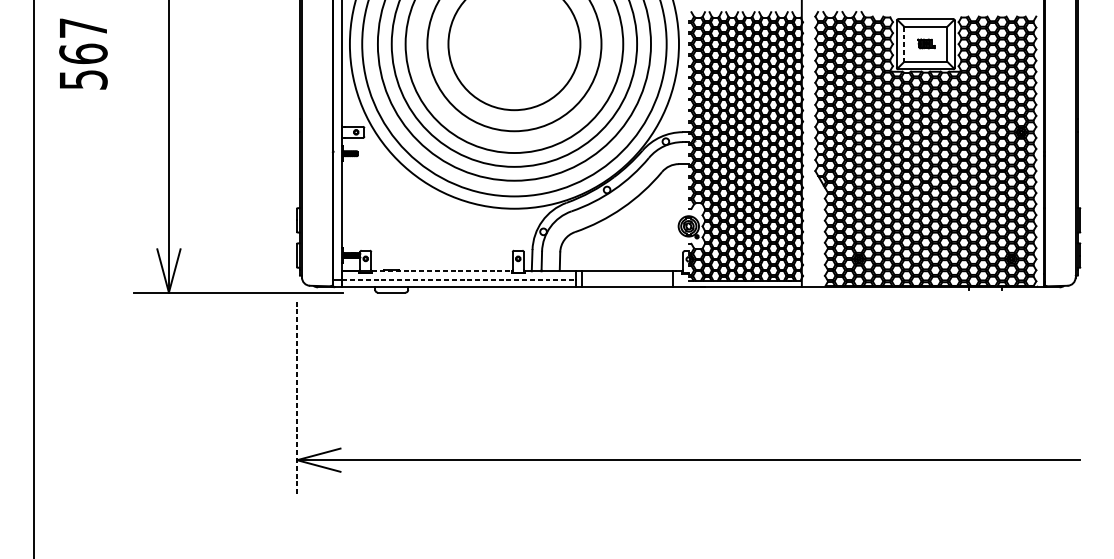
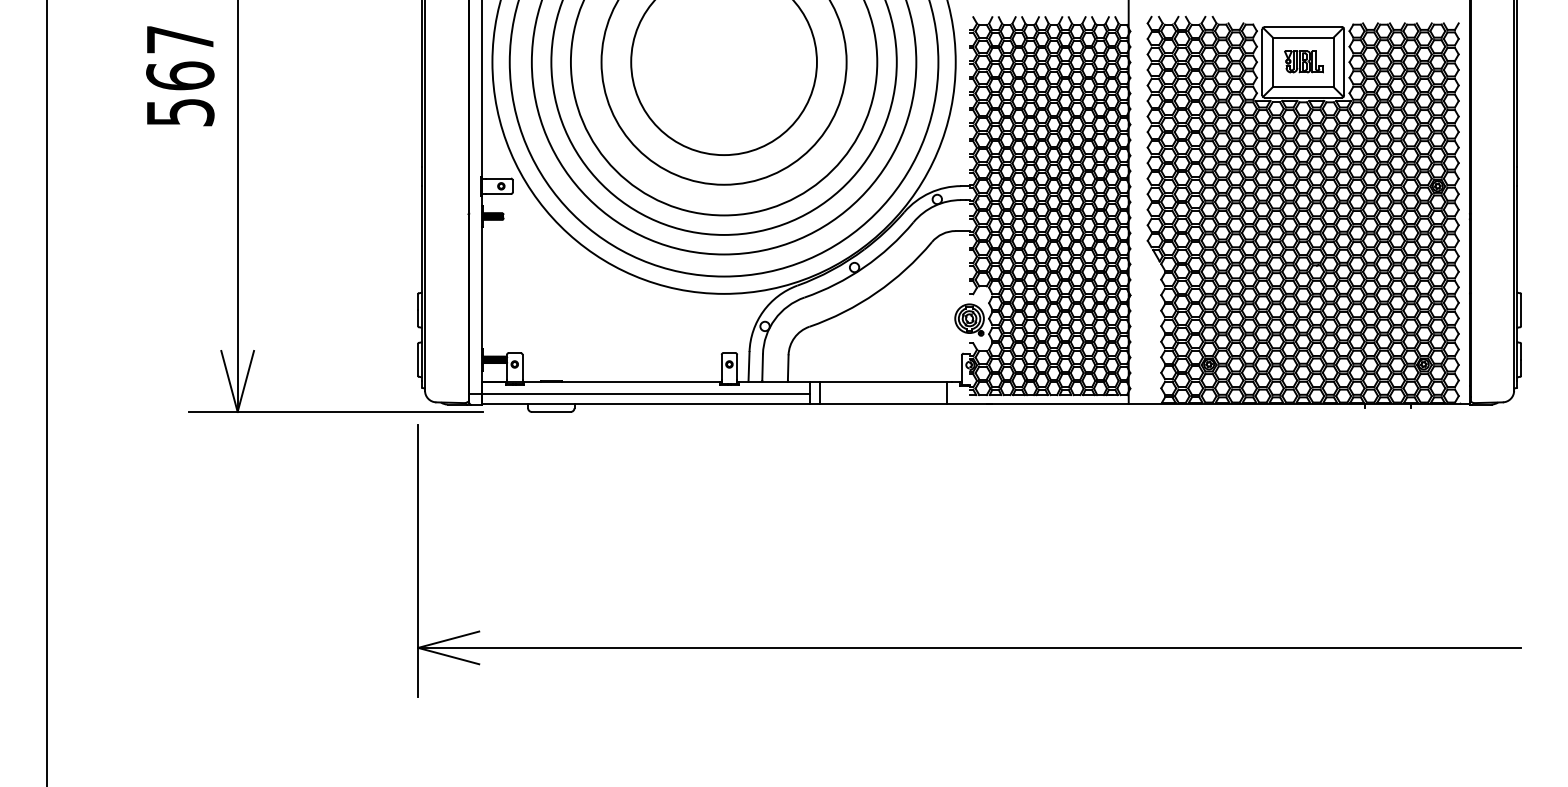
part: (926, 43) -> (1303, 61), size x1.67
line: (903, 44) -> (1272, 62), dashed -> solid
text: (83, 54) -> (180, 76), moved
line: (442, 270) -> (622, 381), dashed -> solid
line: (459, 279) -> (646, 393), dashed -> solid
line: (297, 398) -> (418, 561), dashed -> solid

